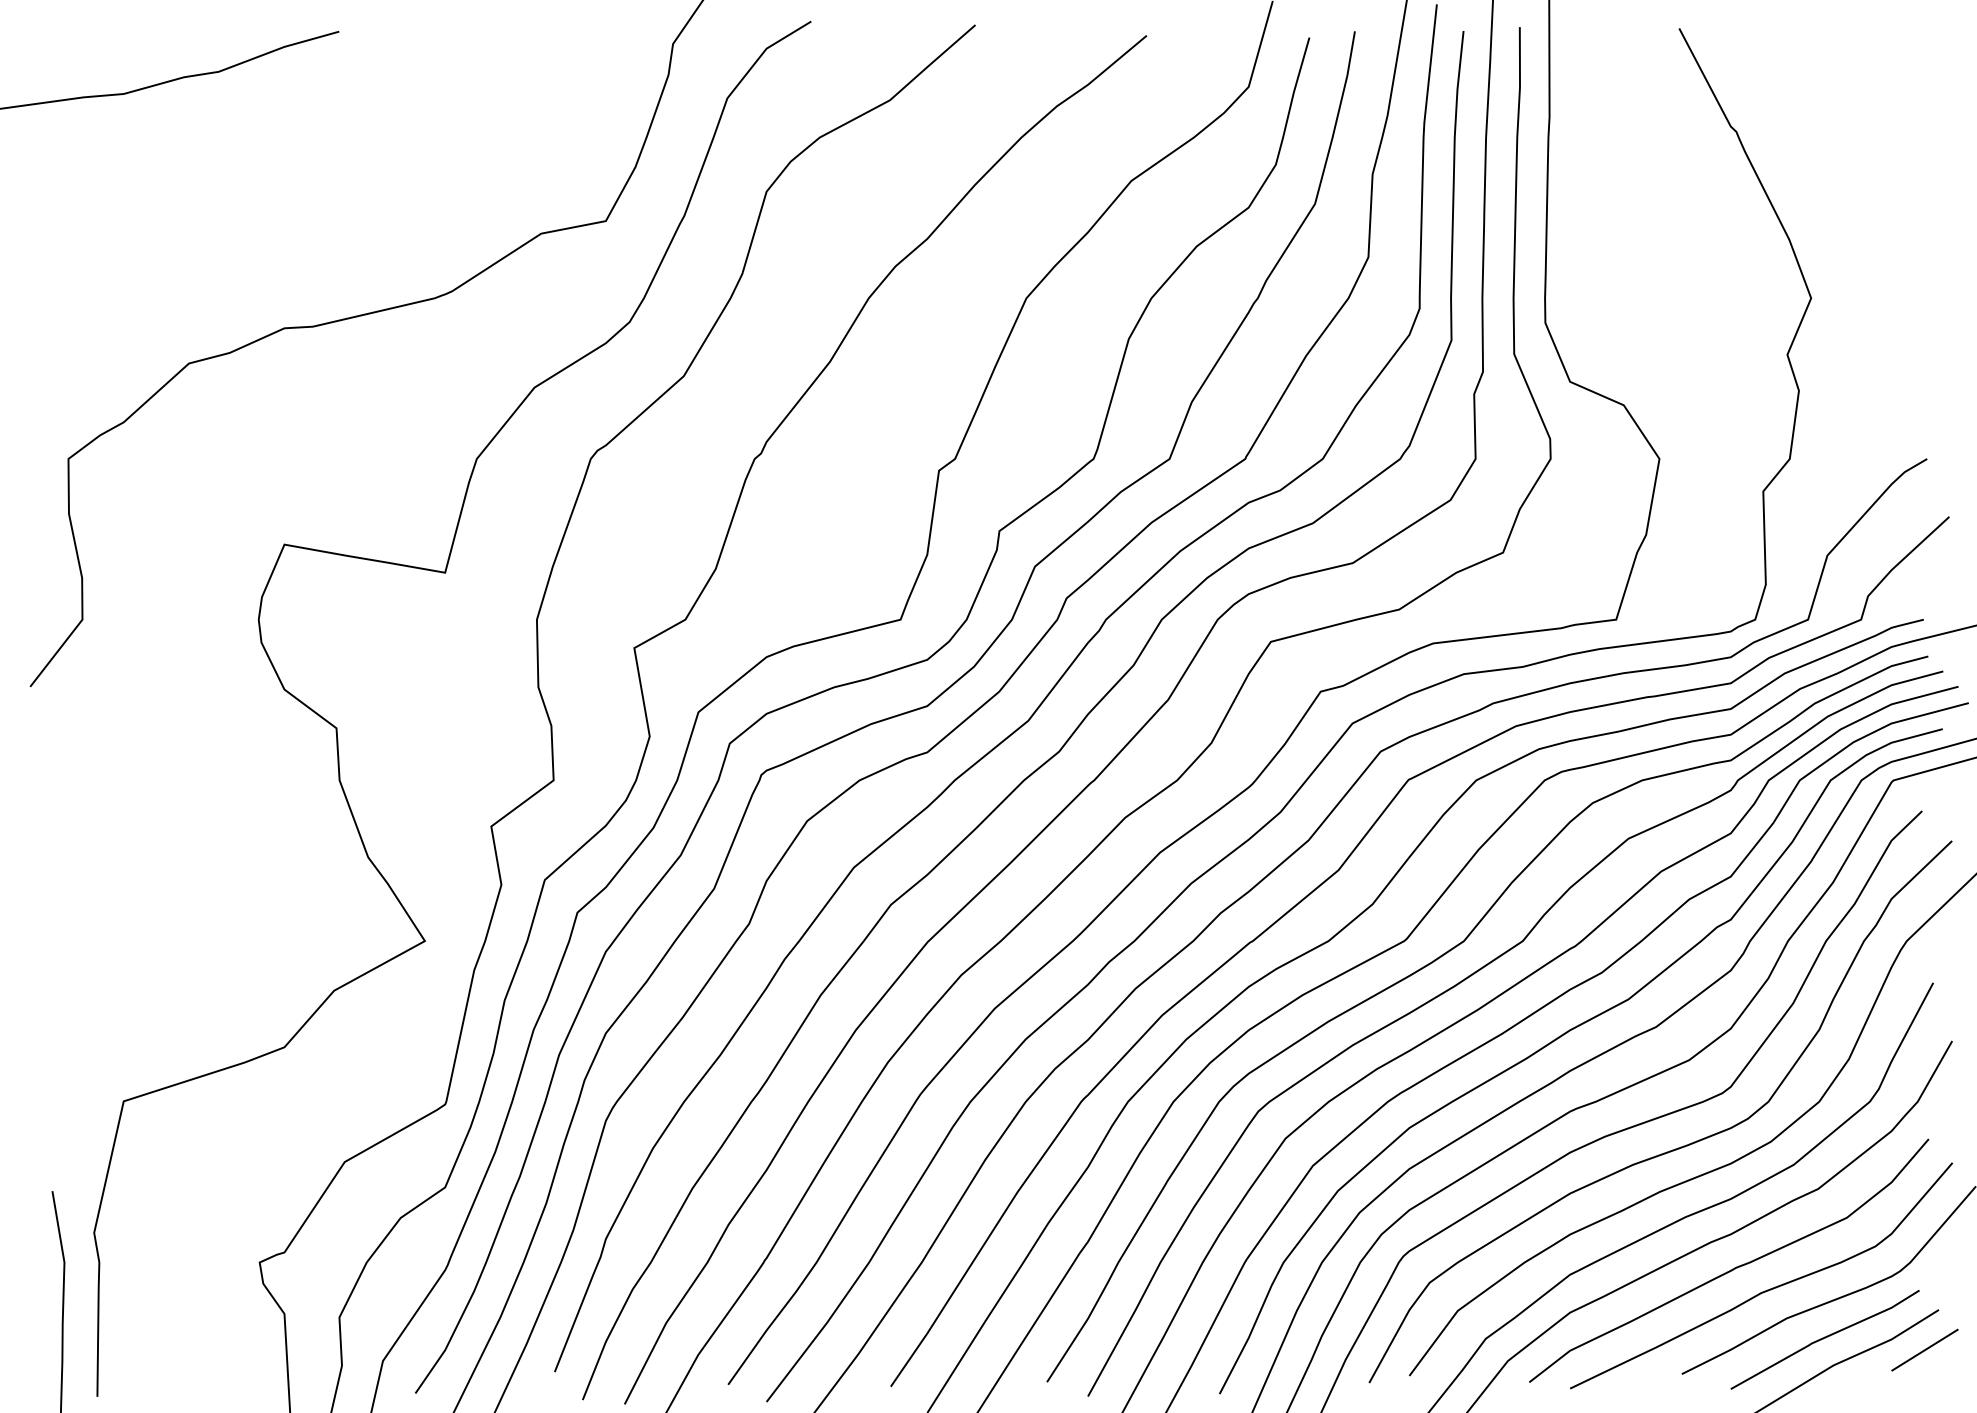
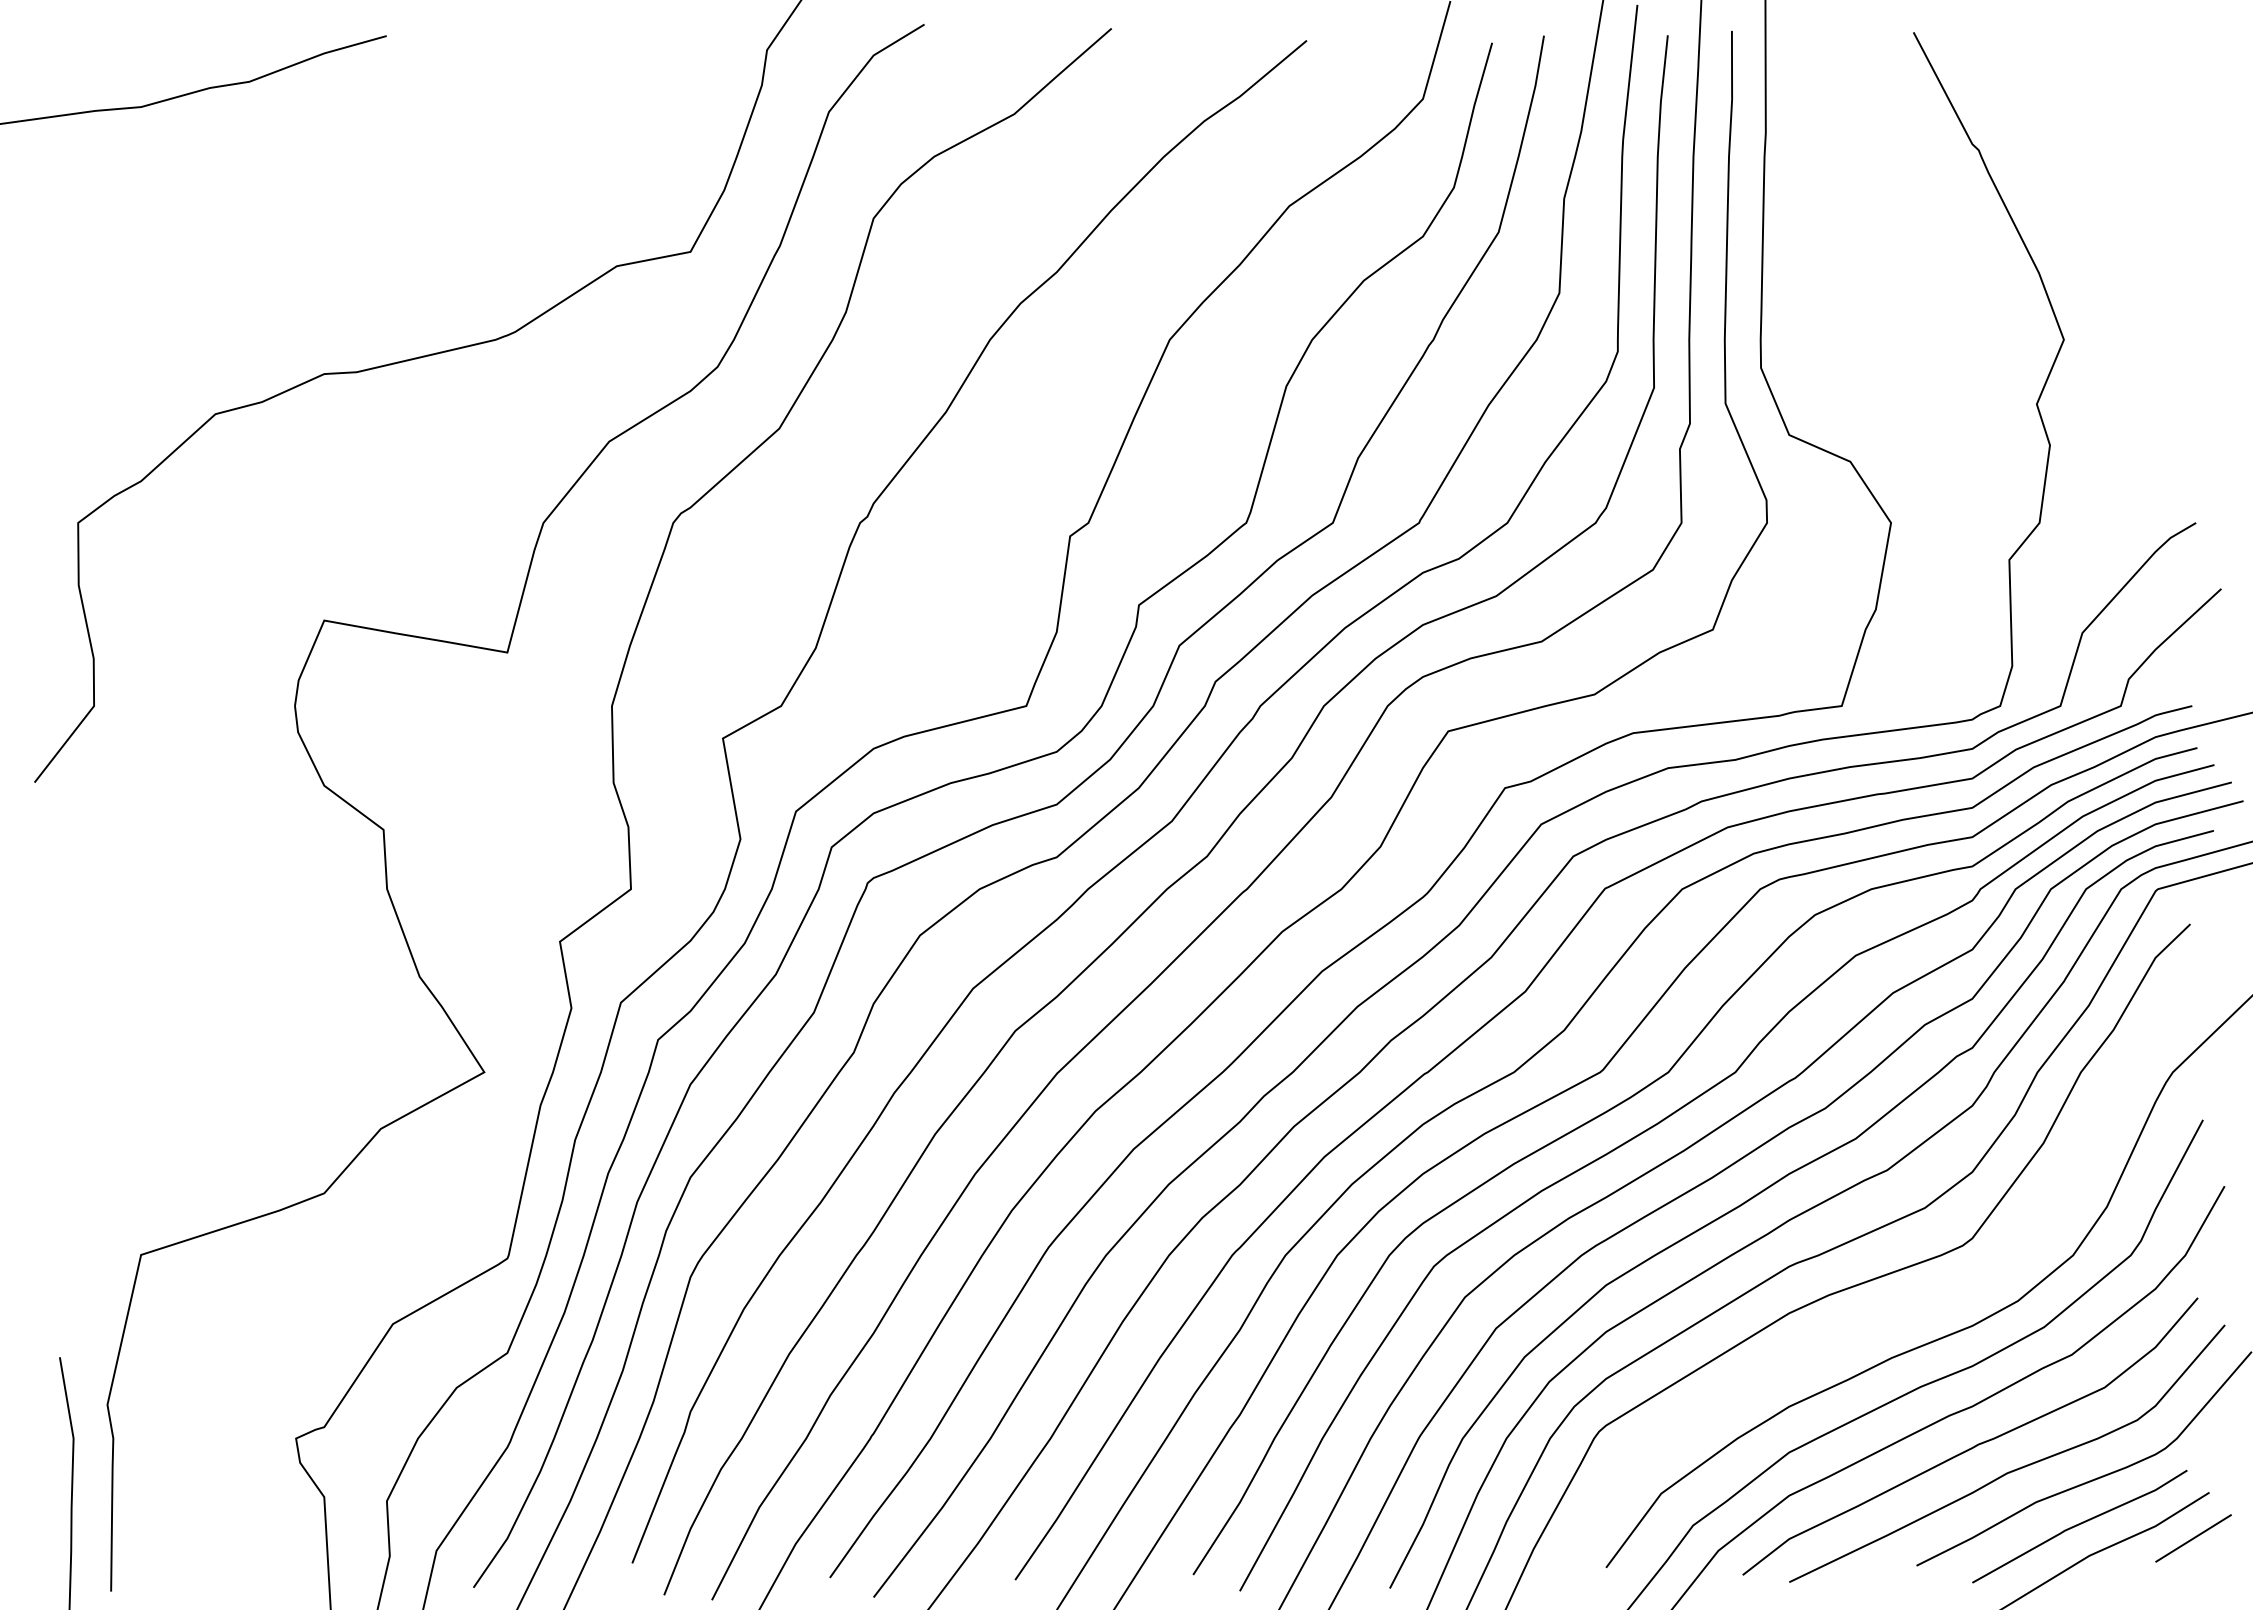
curve: (1675, 1148) -> (1909, 1308), removed

